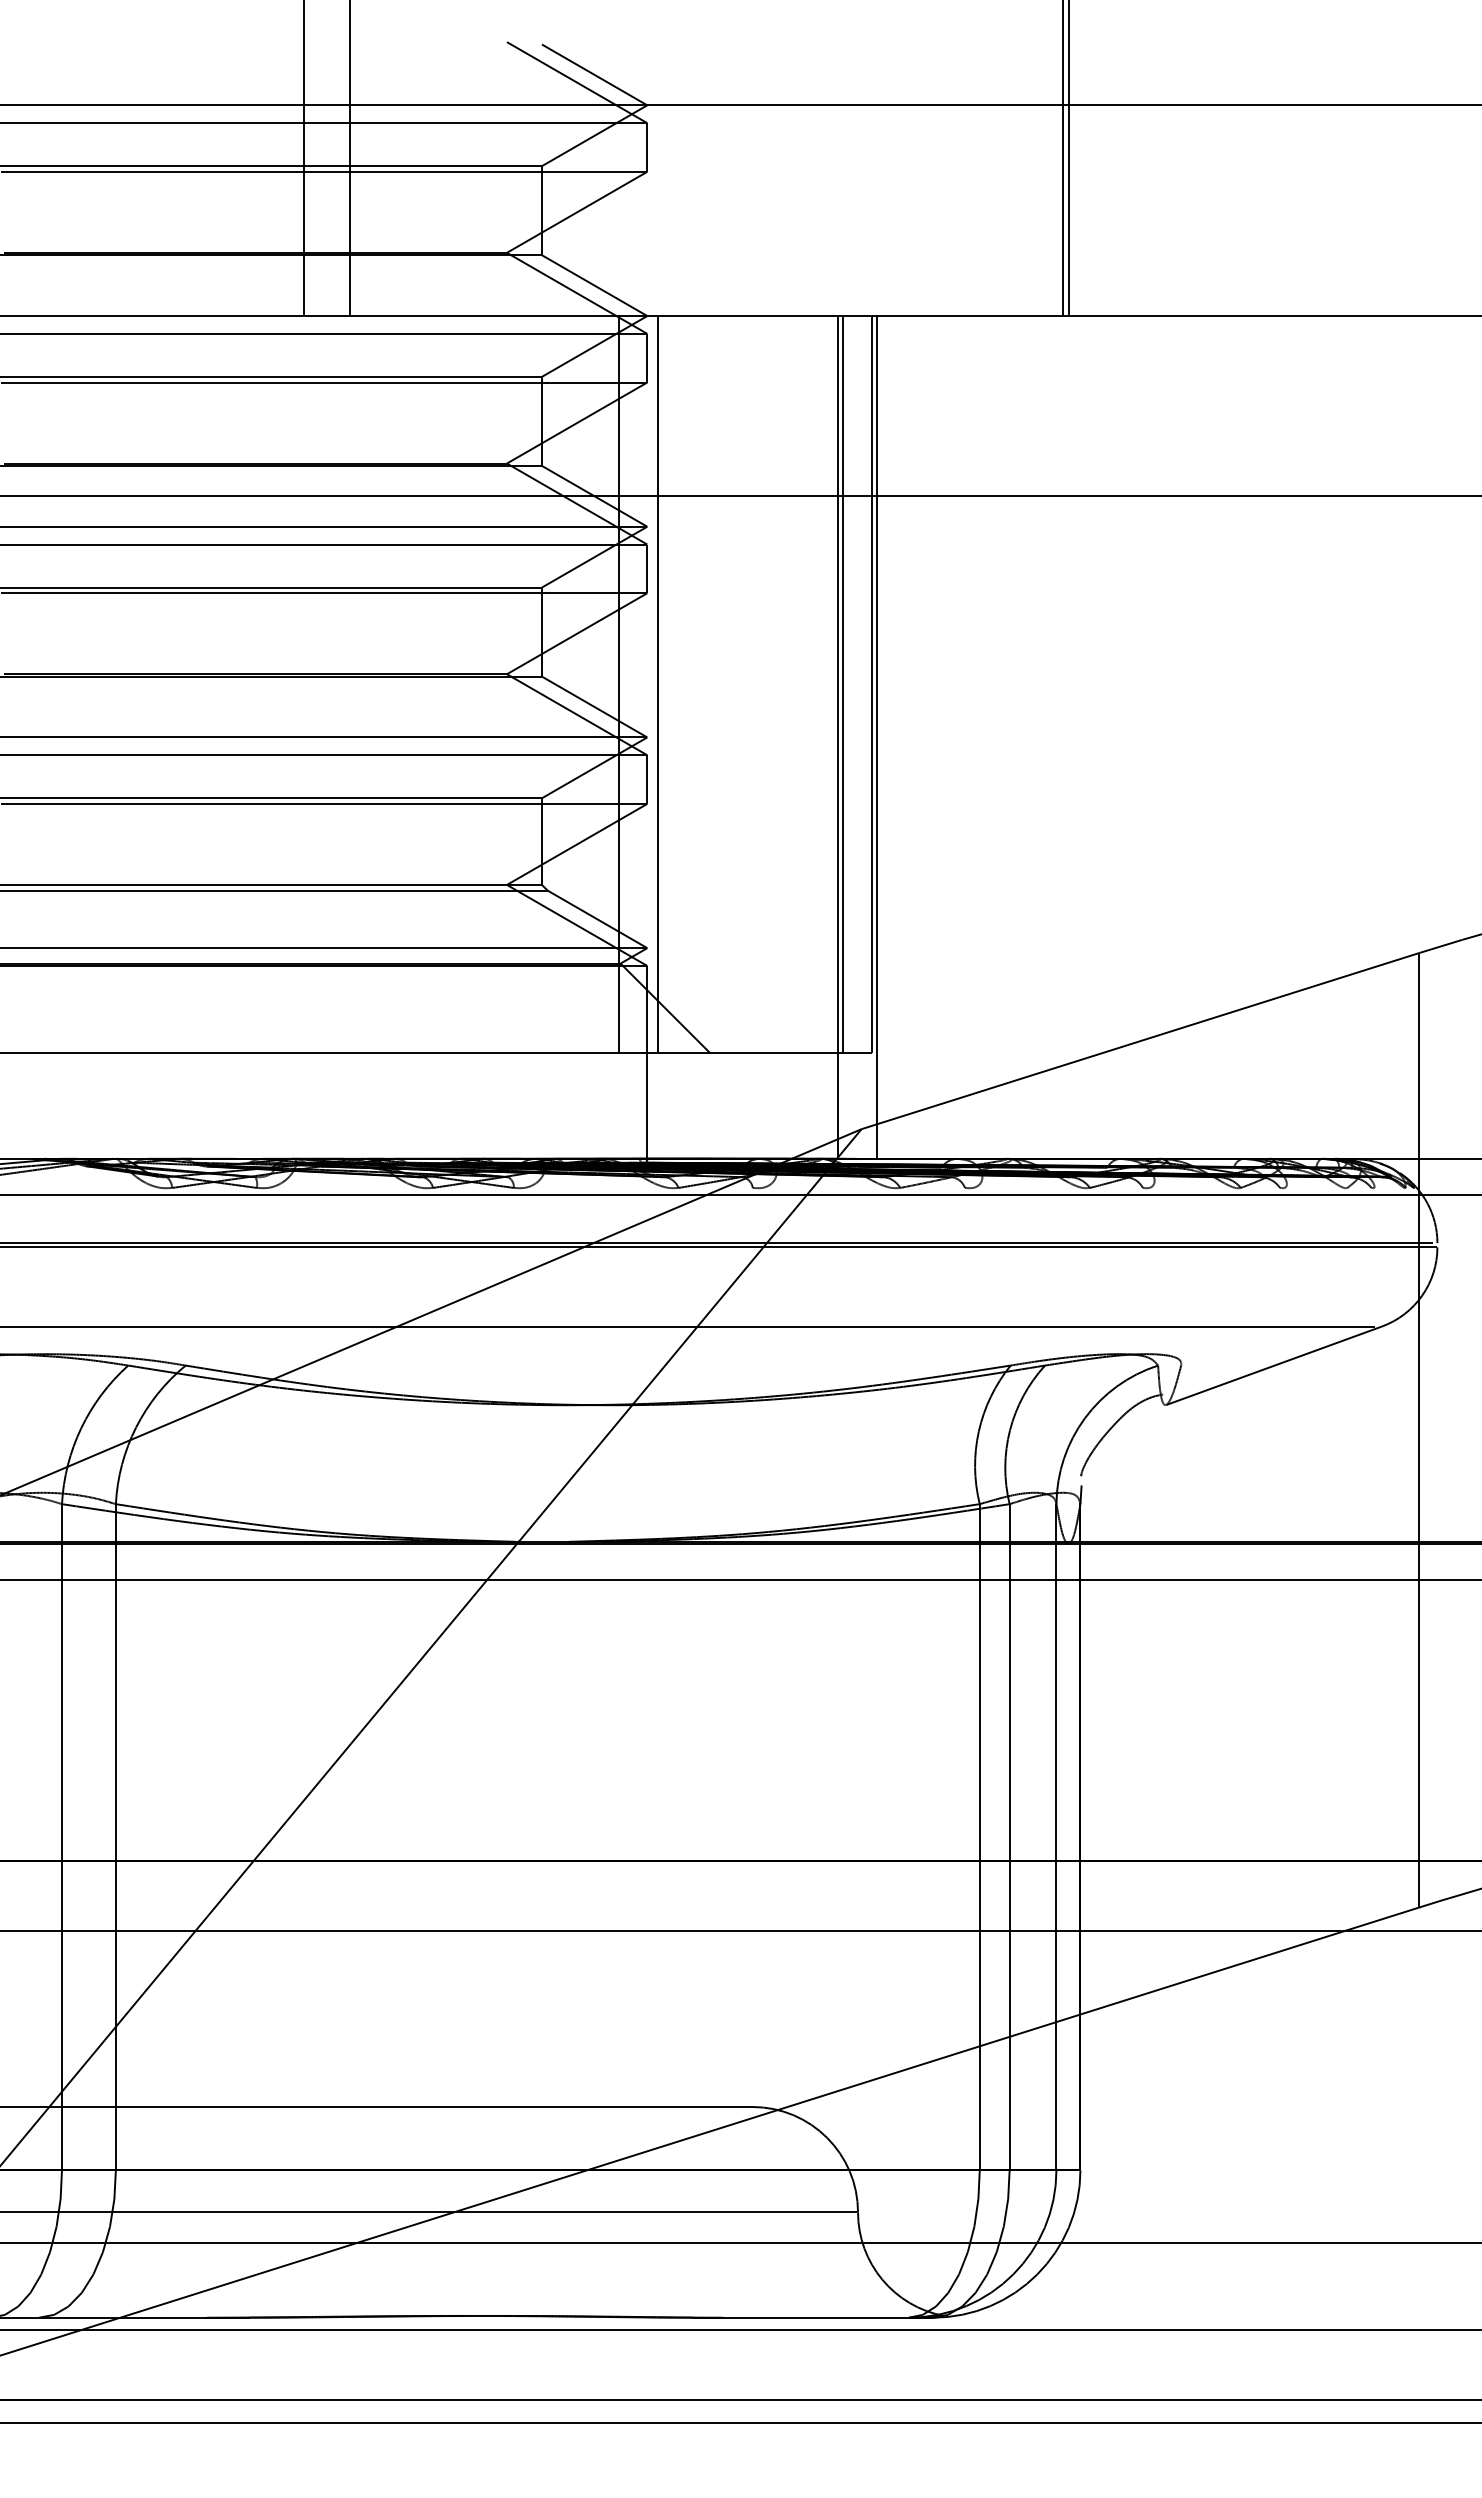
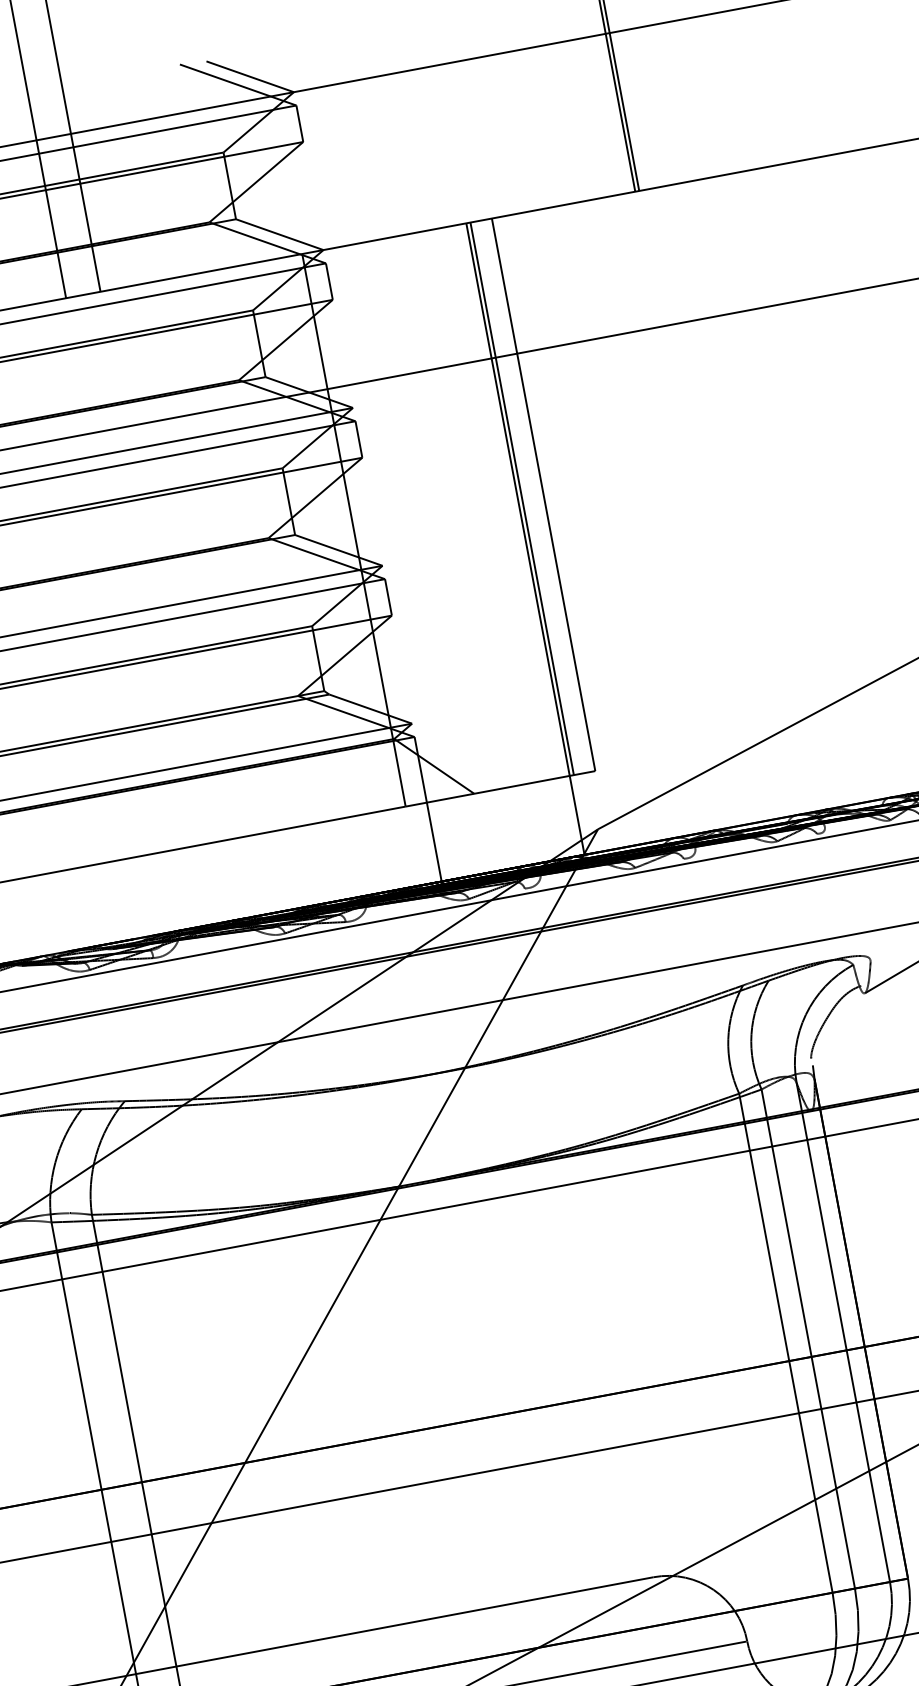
line: (657, 684) -> (382, 524), removed
line: (877, 737) -> (555, 533), removed

